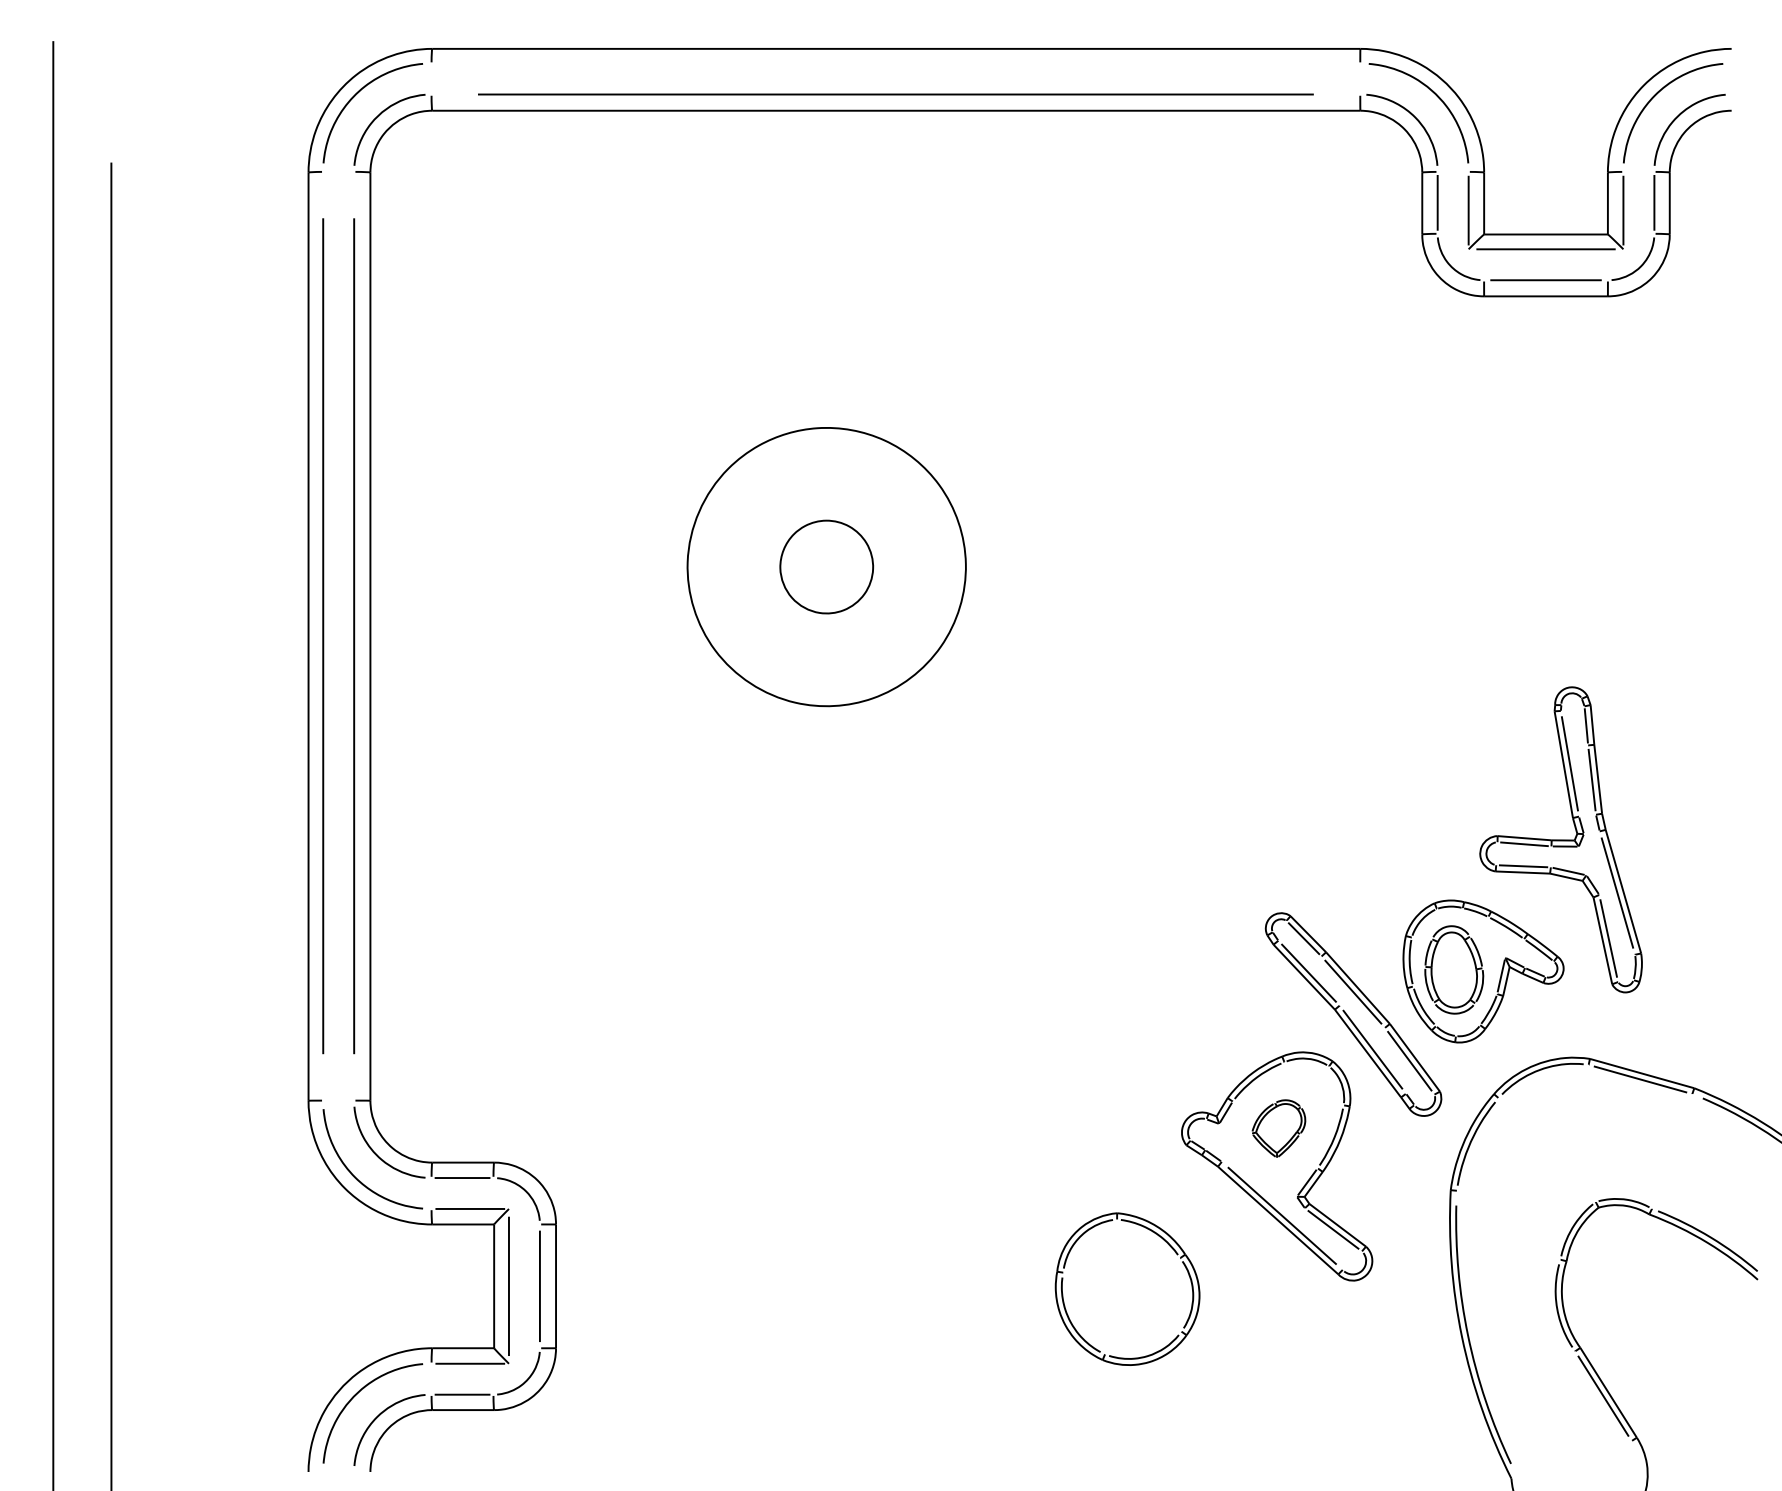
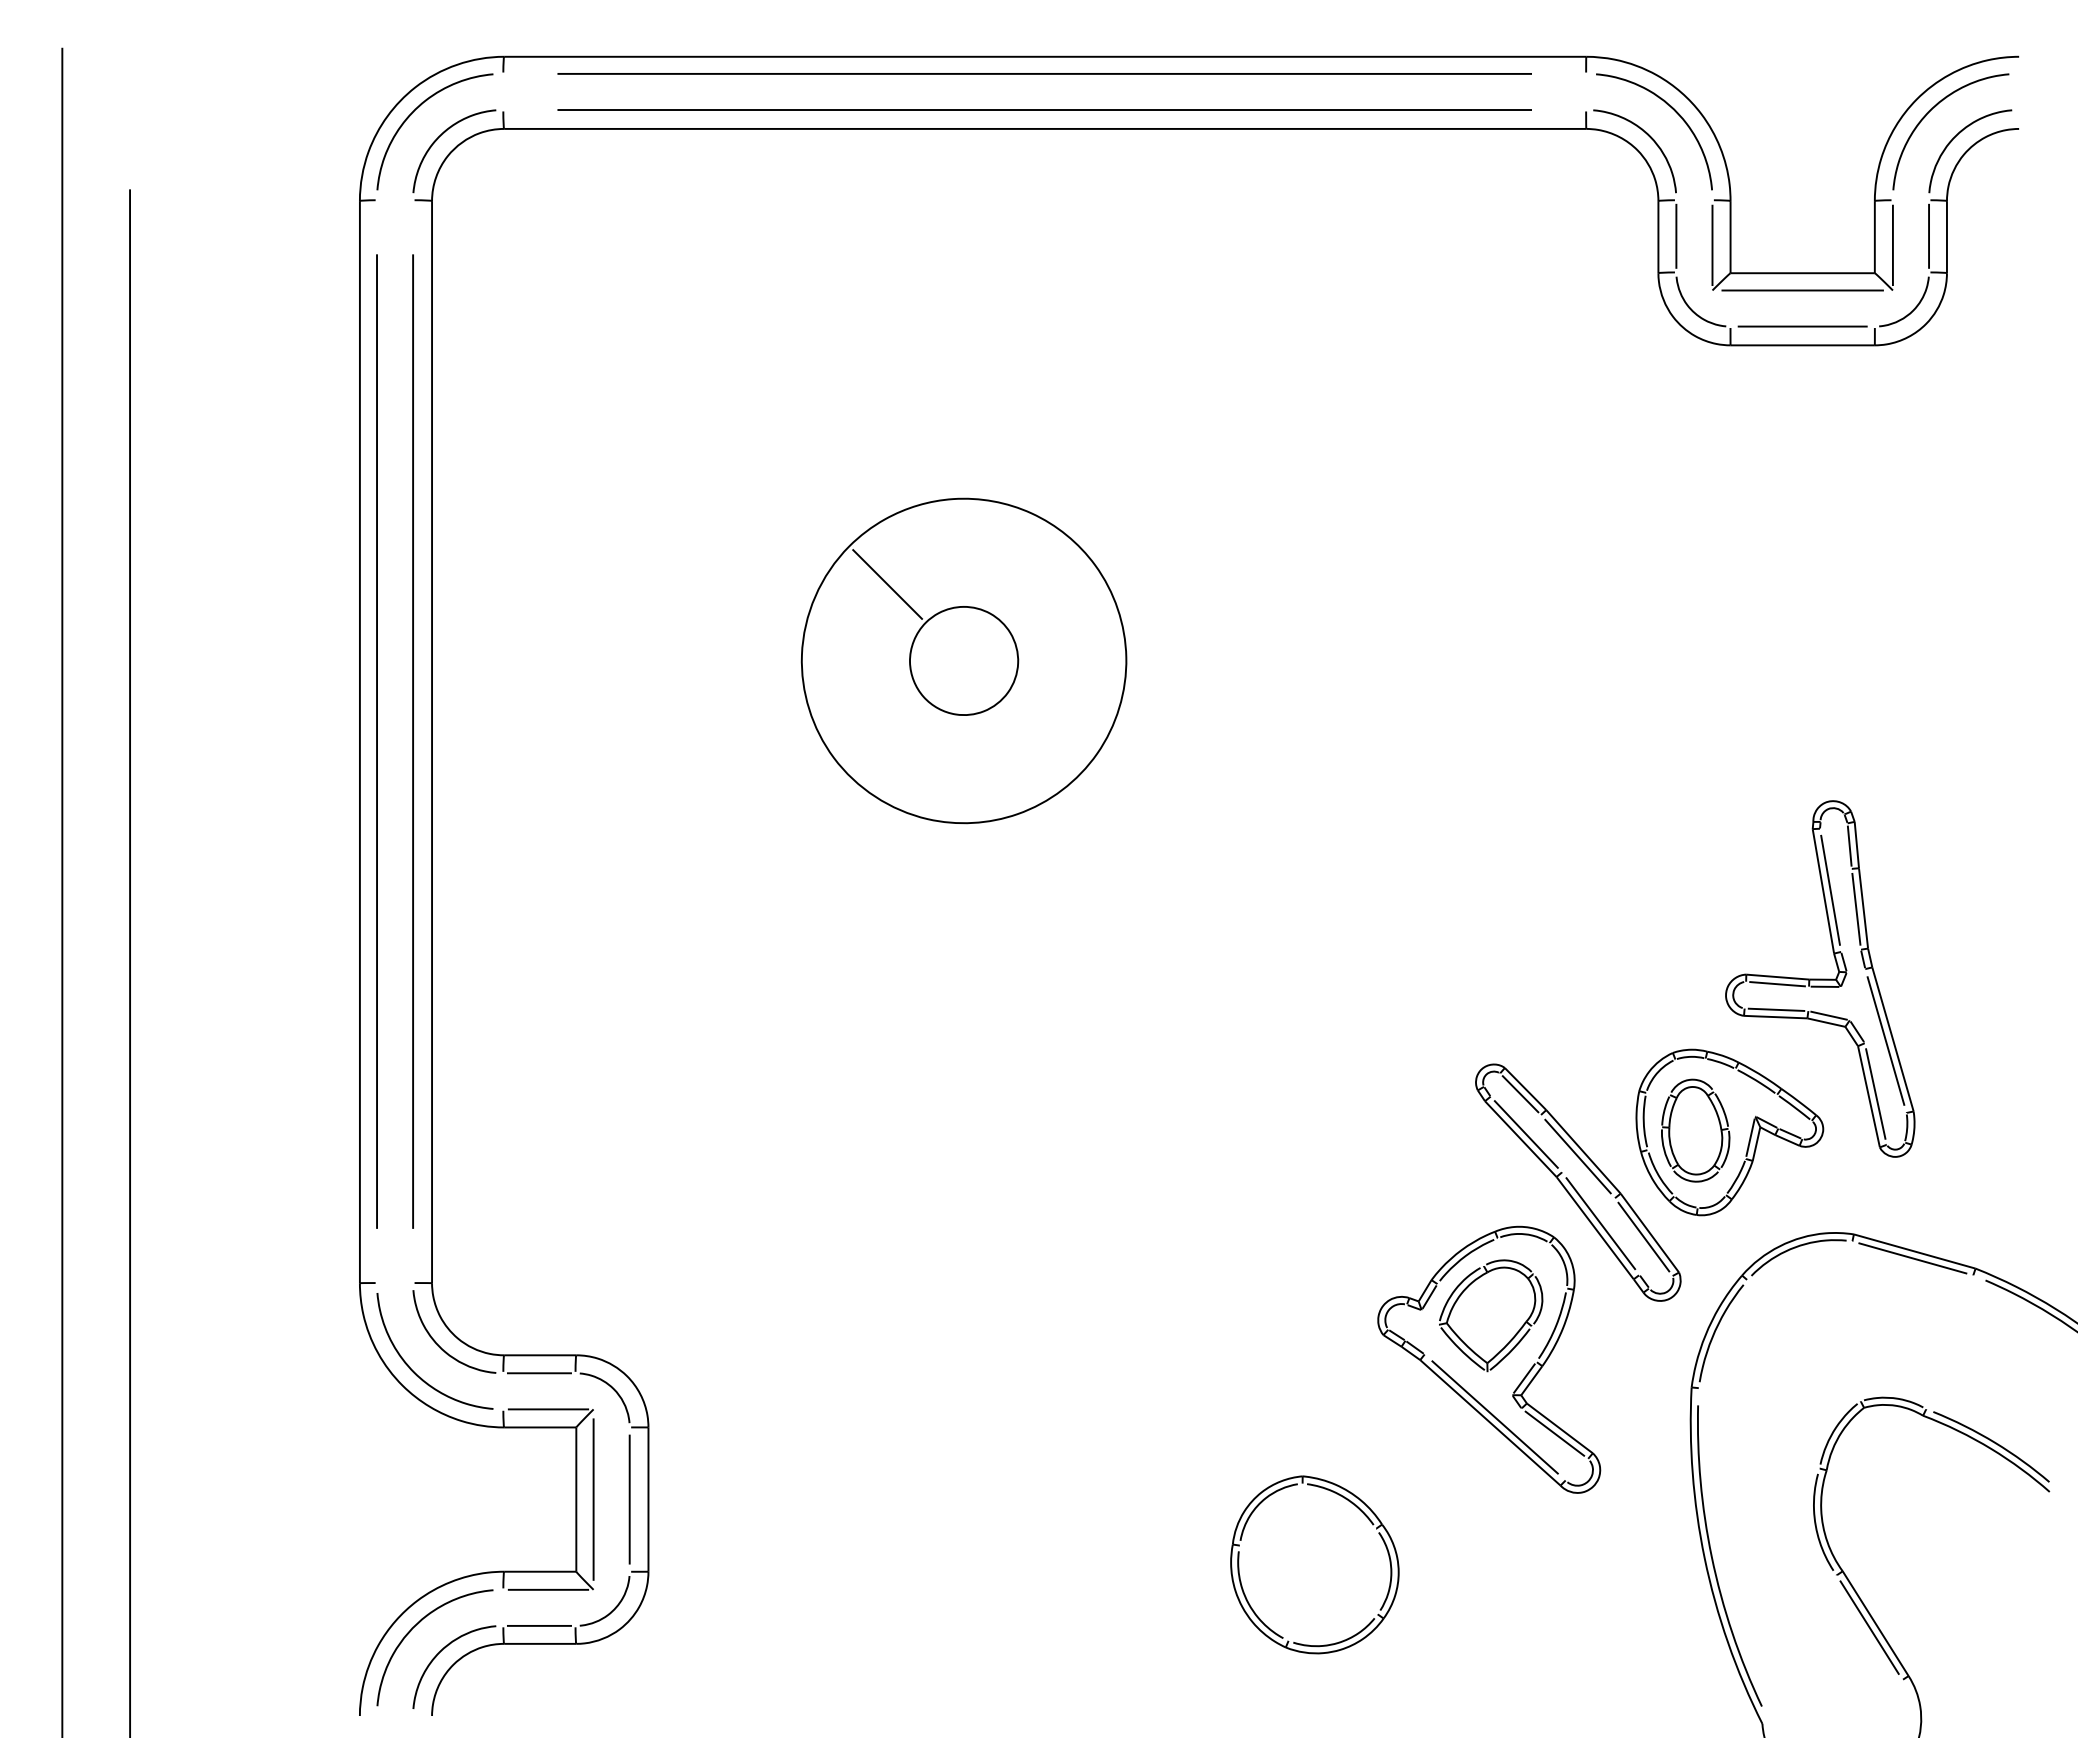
line: (895, 63) -> (1044, 73), added
line: (761, 501) -> (887, 584), added
part: (1279, 1128) -> (1491, 1315), size x1.67
part: (1127, 1288) -> (1314, 1564), moved

